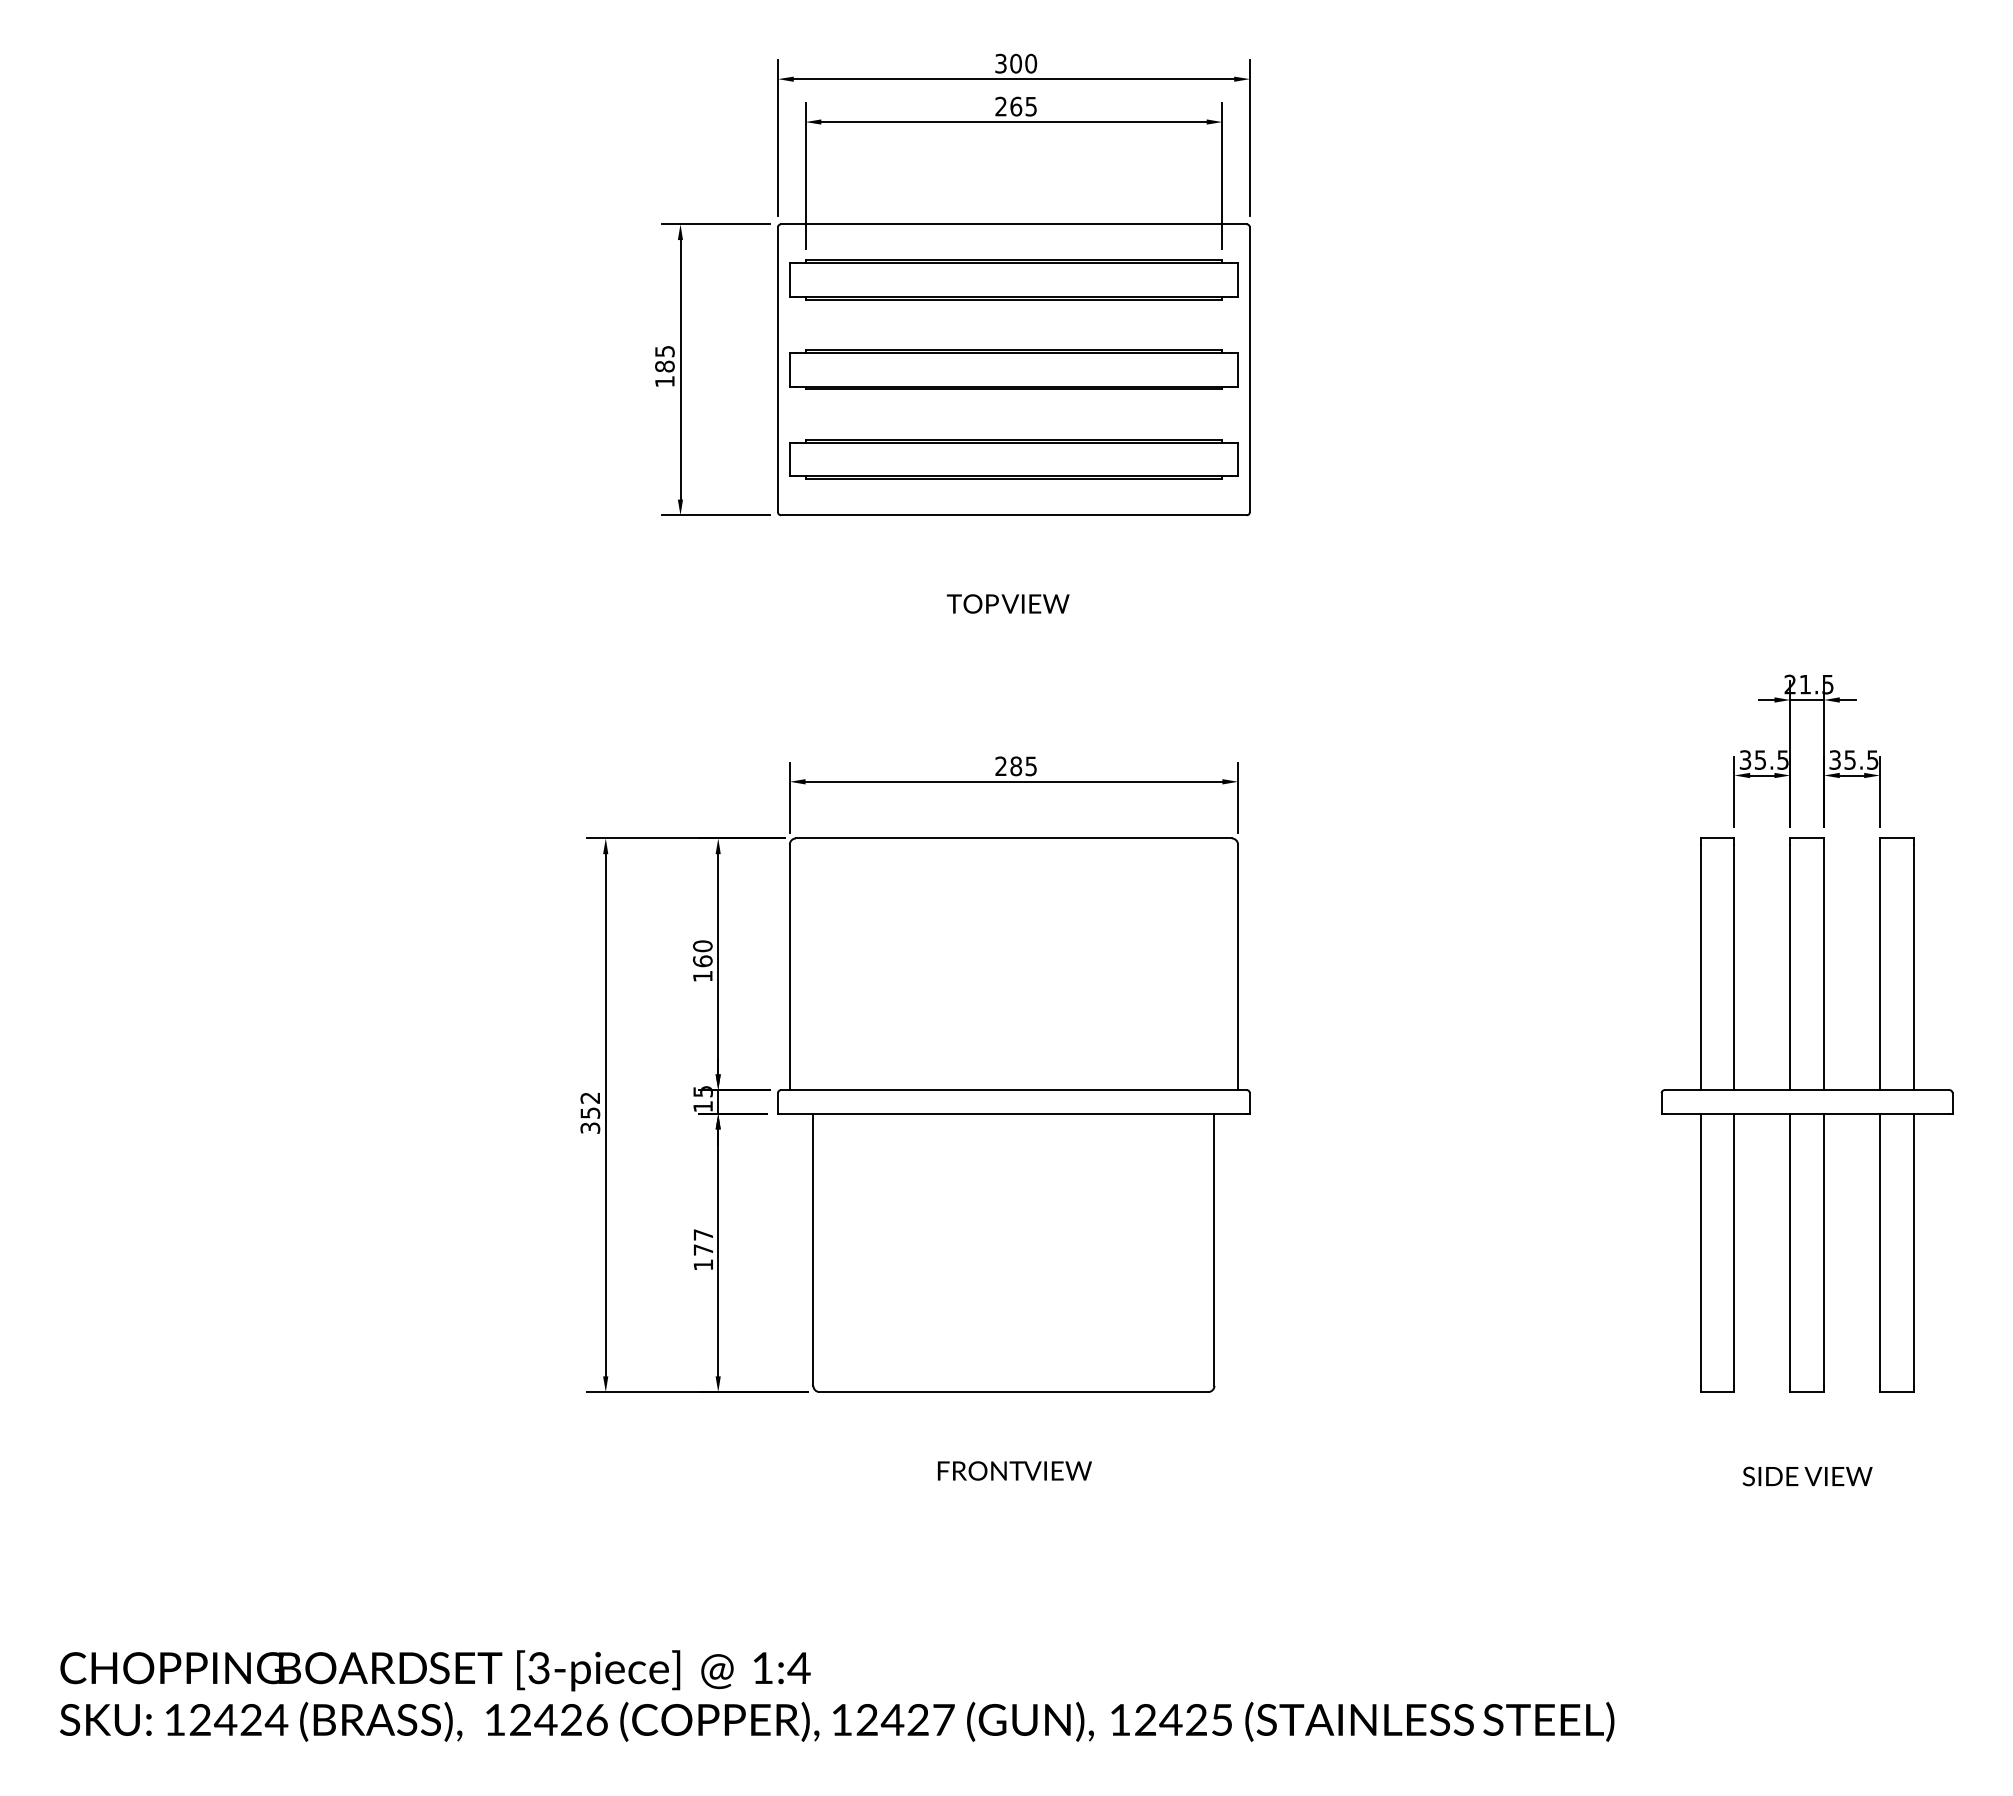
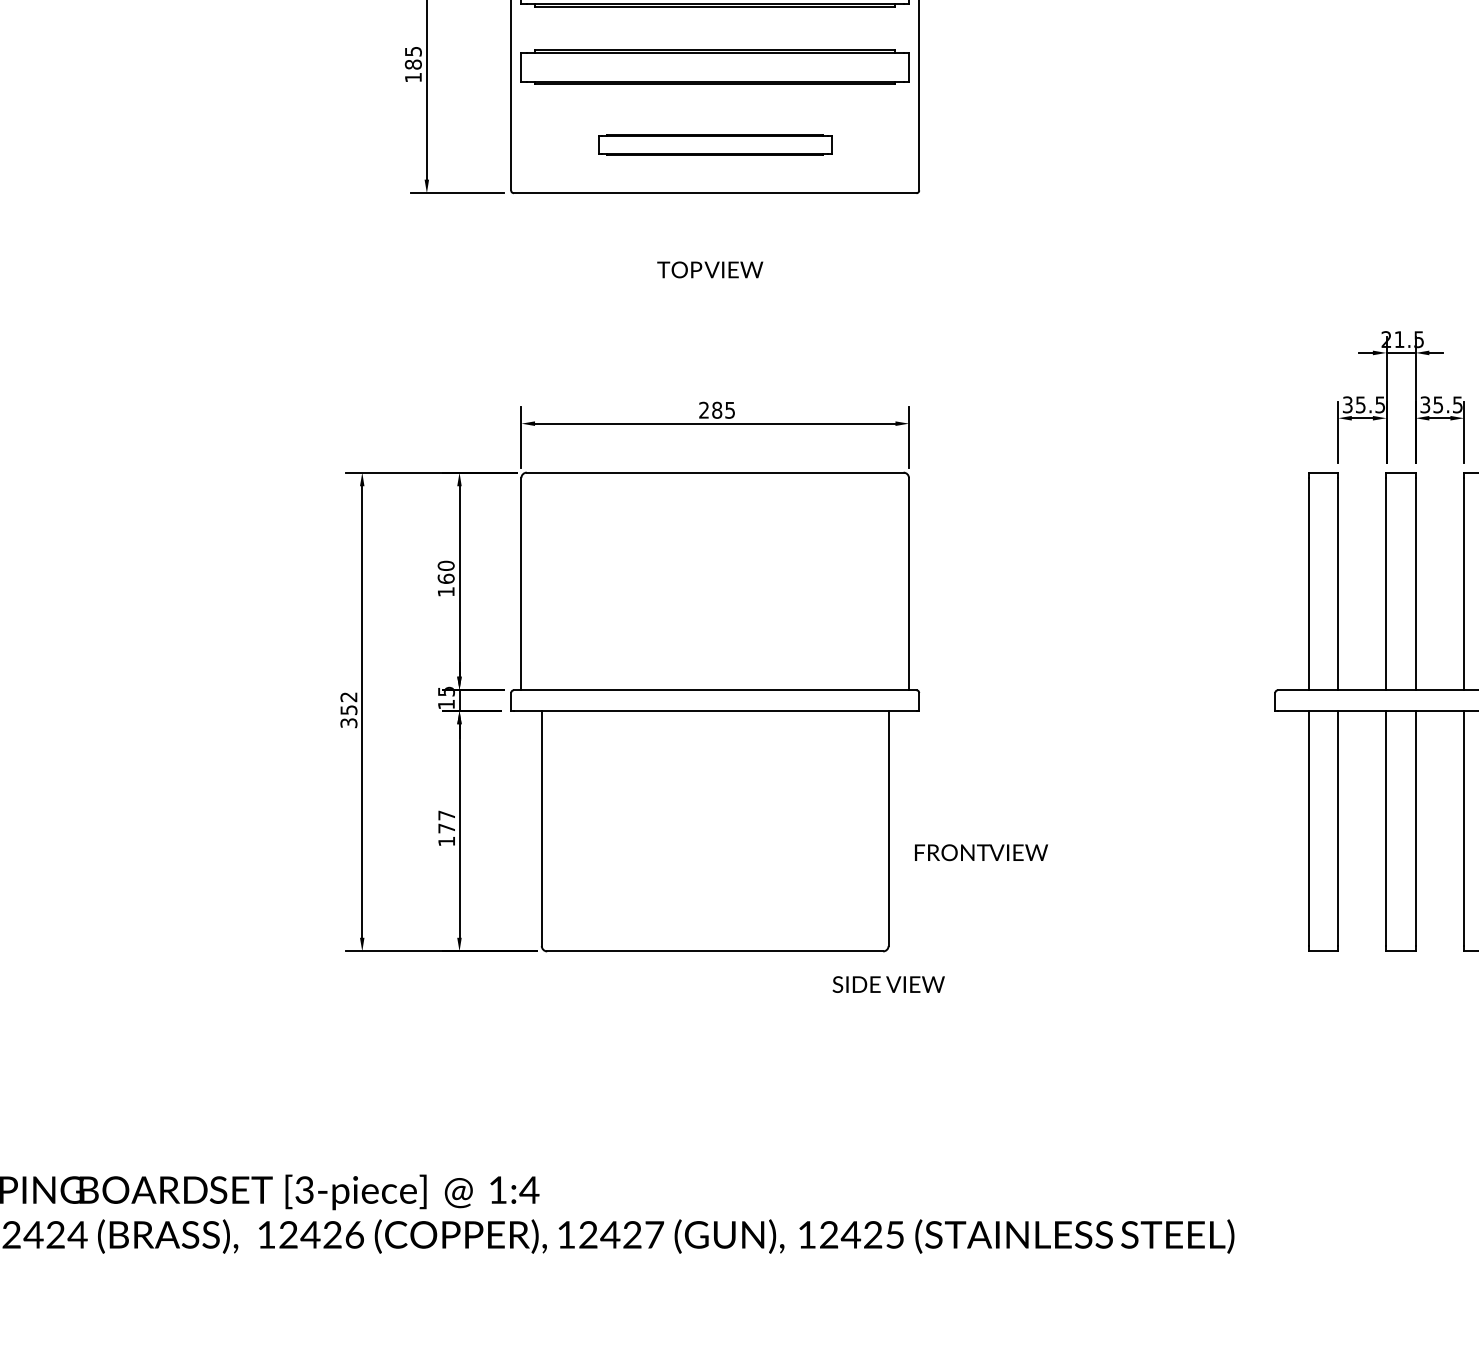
part: (1013, 459) -> (714, 144), size x0.6
text: (1014, 1470) -> (981, 852), moved
text: (1807, 1476) -> (888, 984), moved

